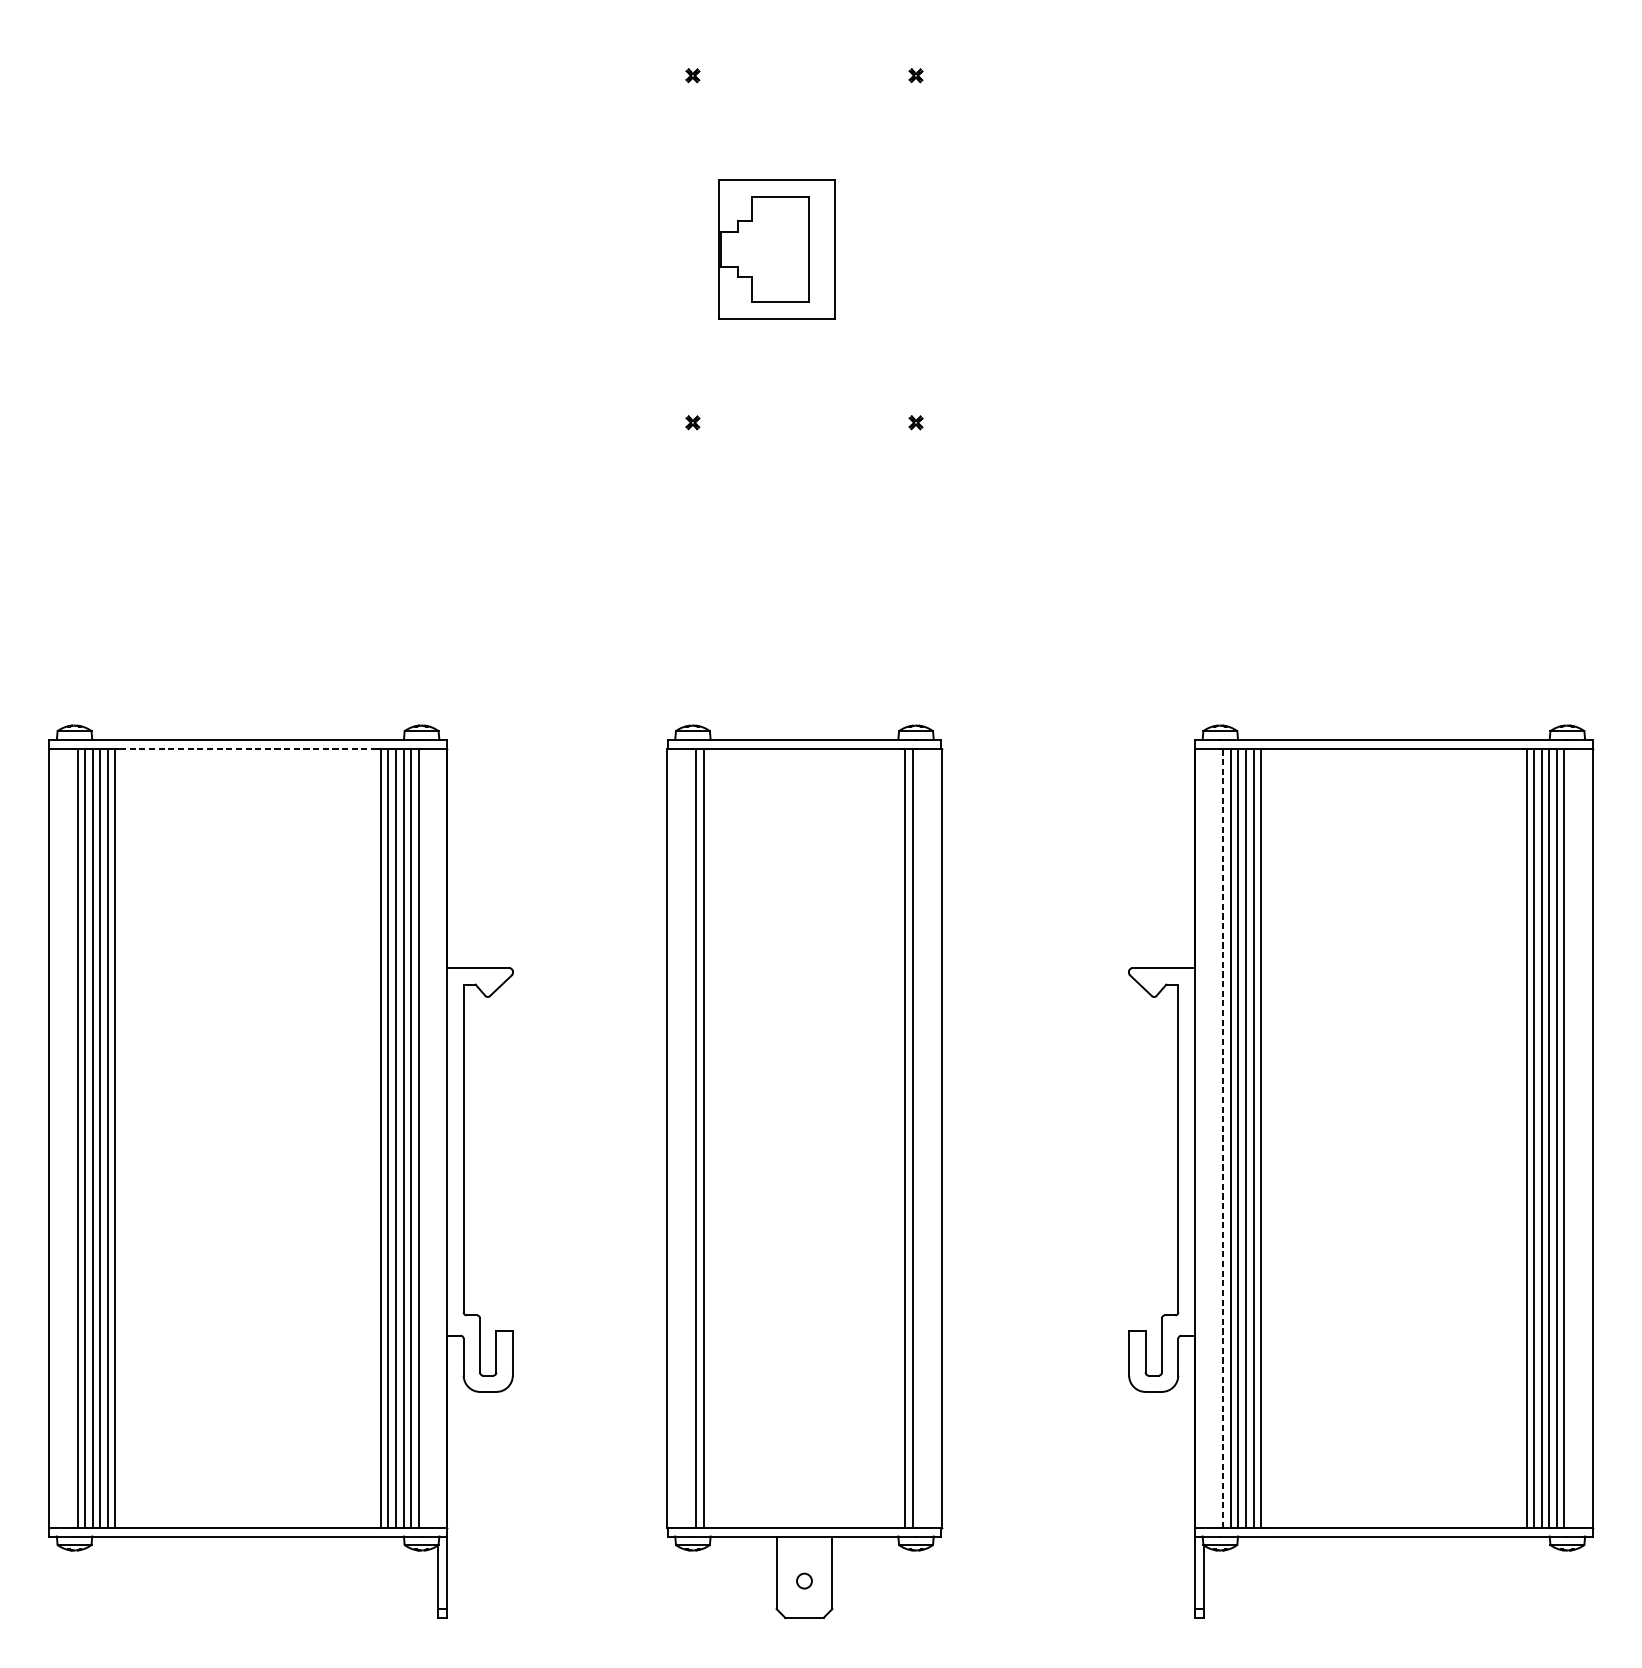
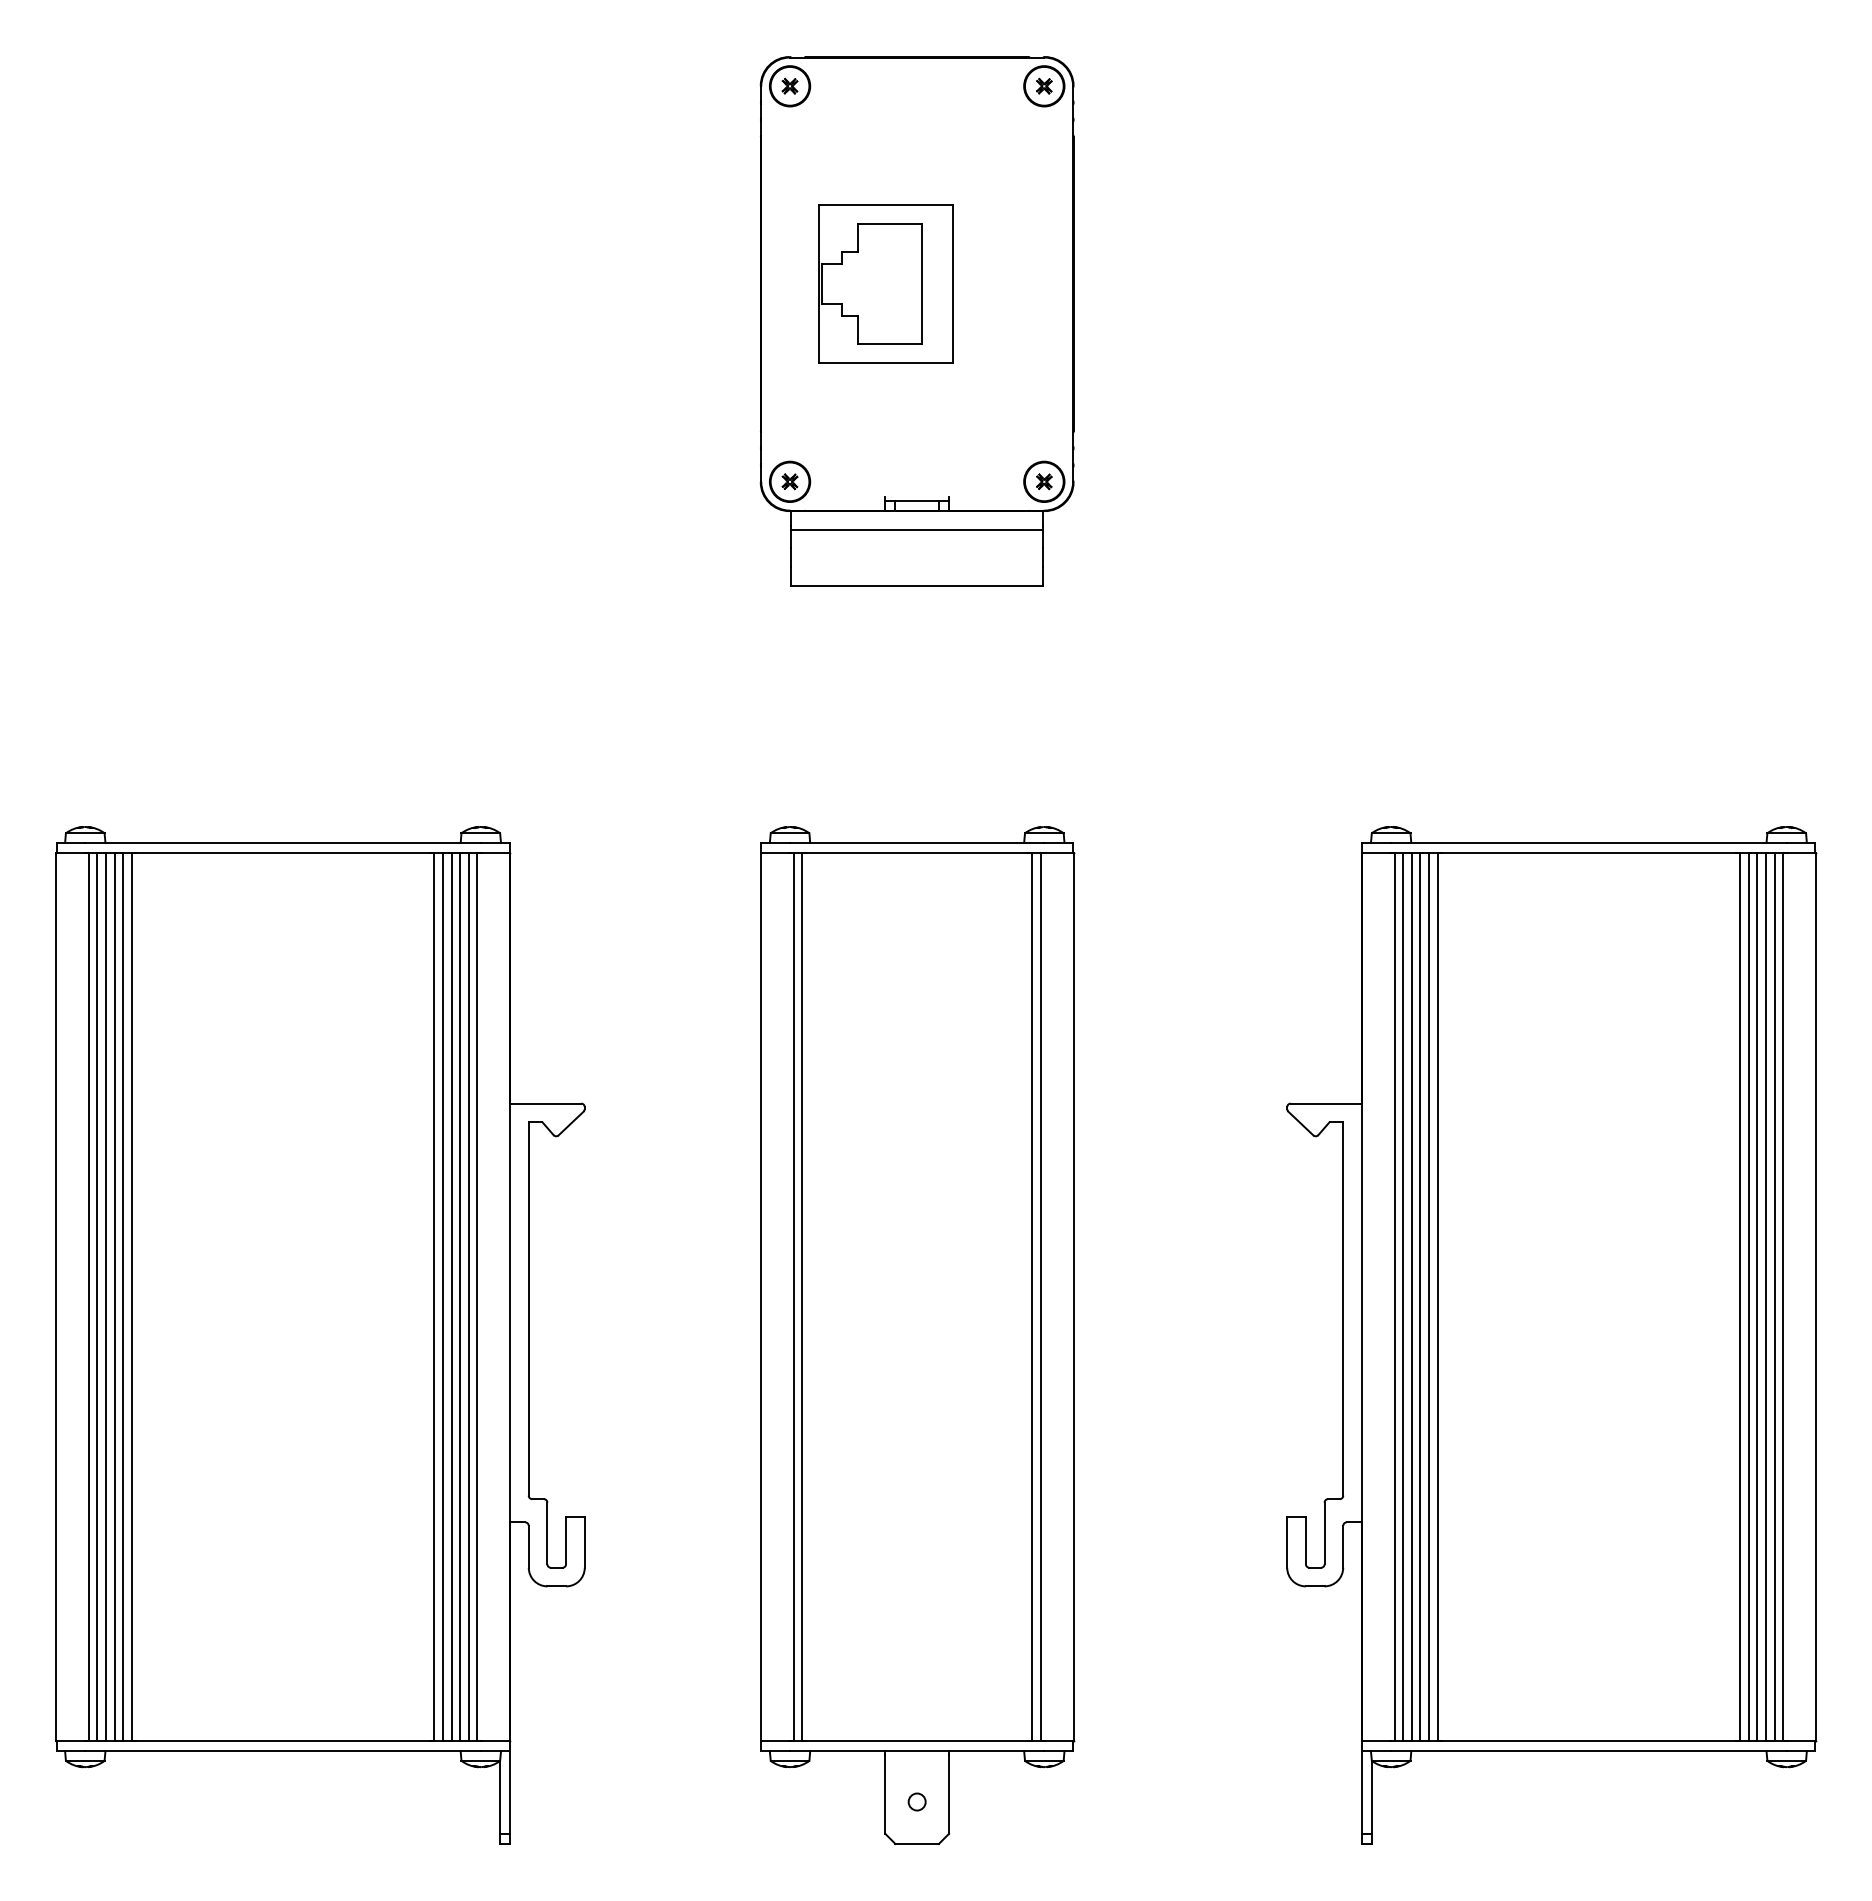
part: (803, 282) -> (916, 321), added
line: (247, 748) -> (282, 853), dashed -> solid
line: (1223, 1138) -> (1394, 1297), dashed -> solid

